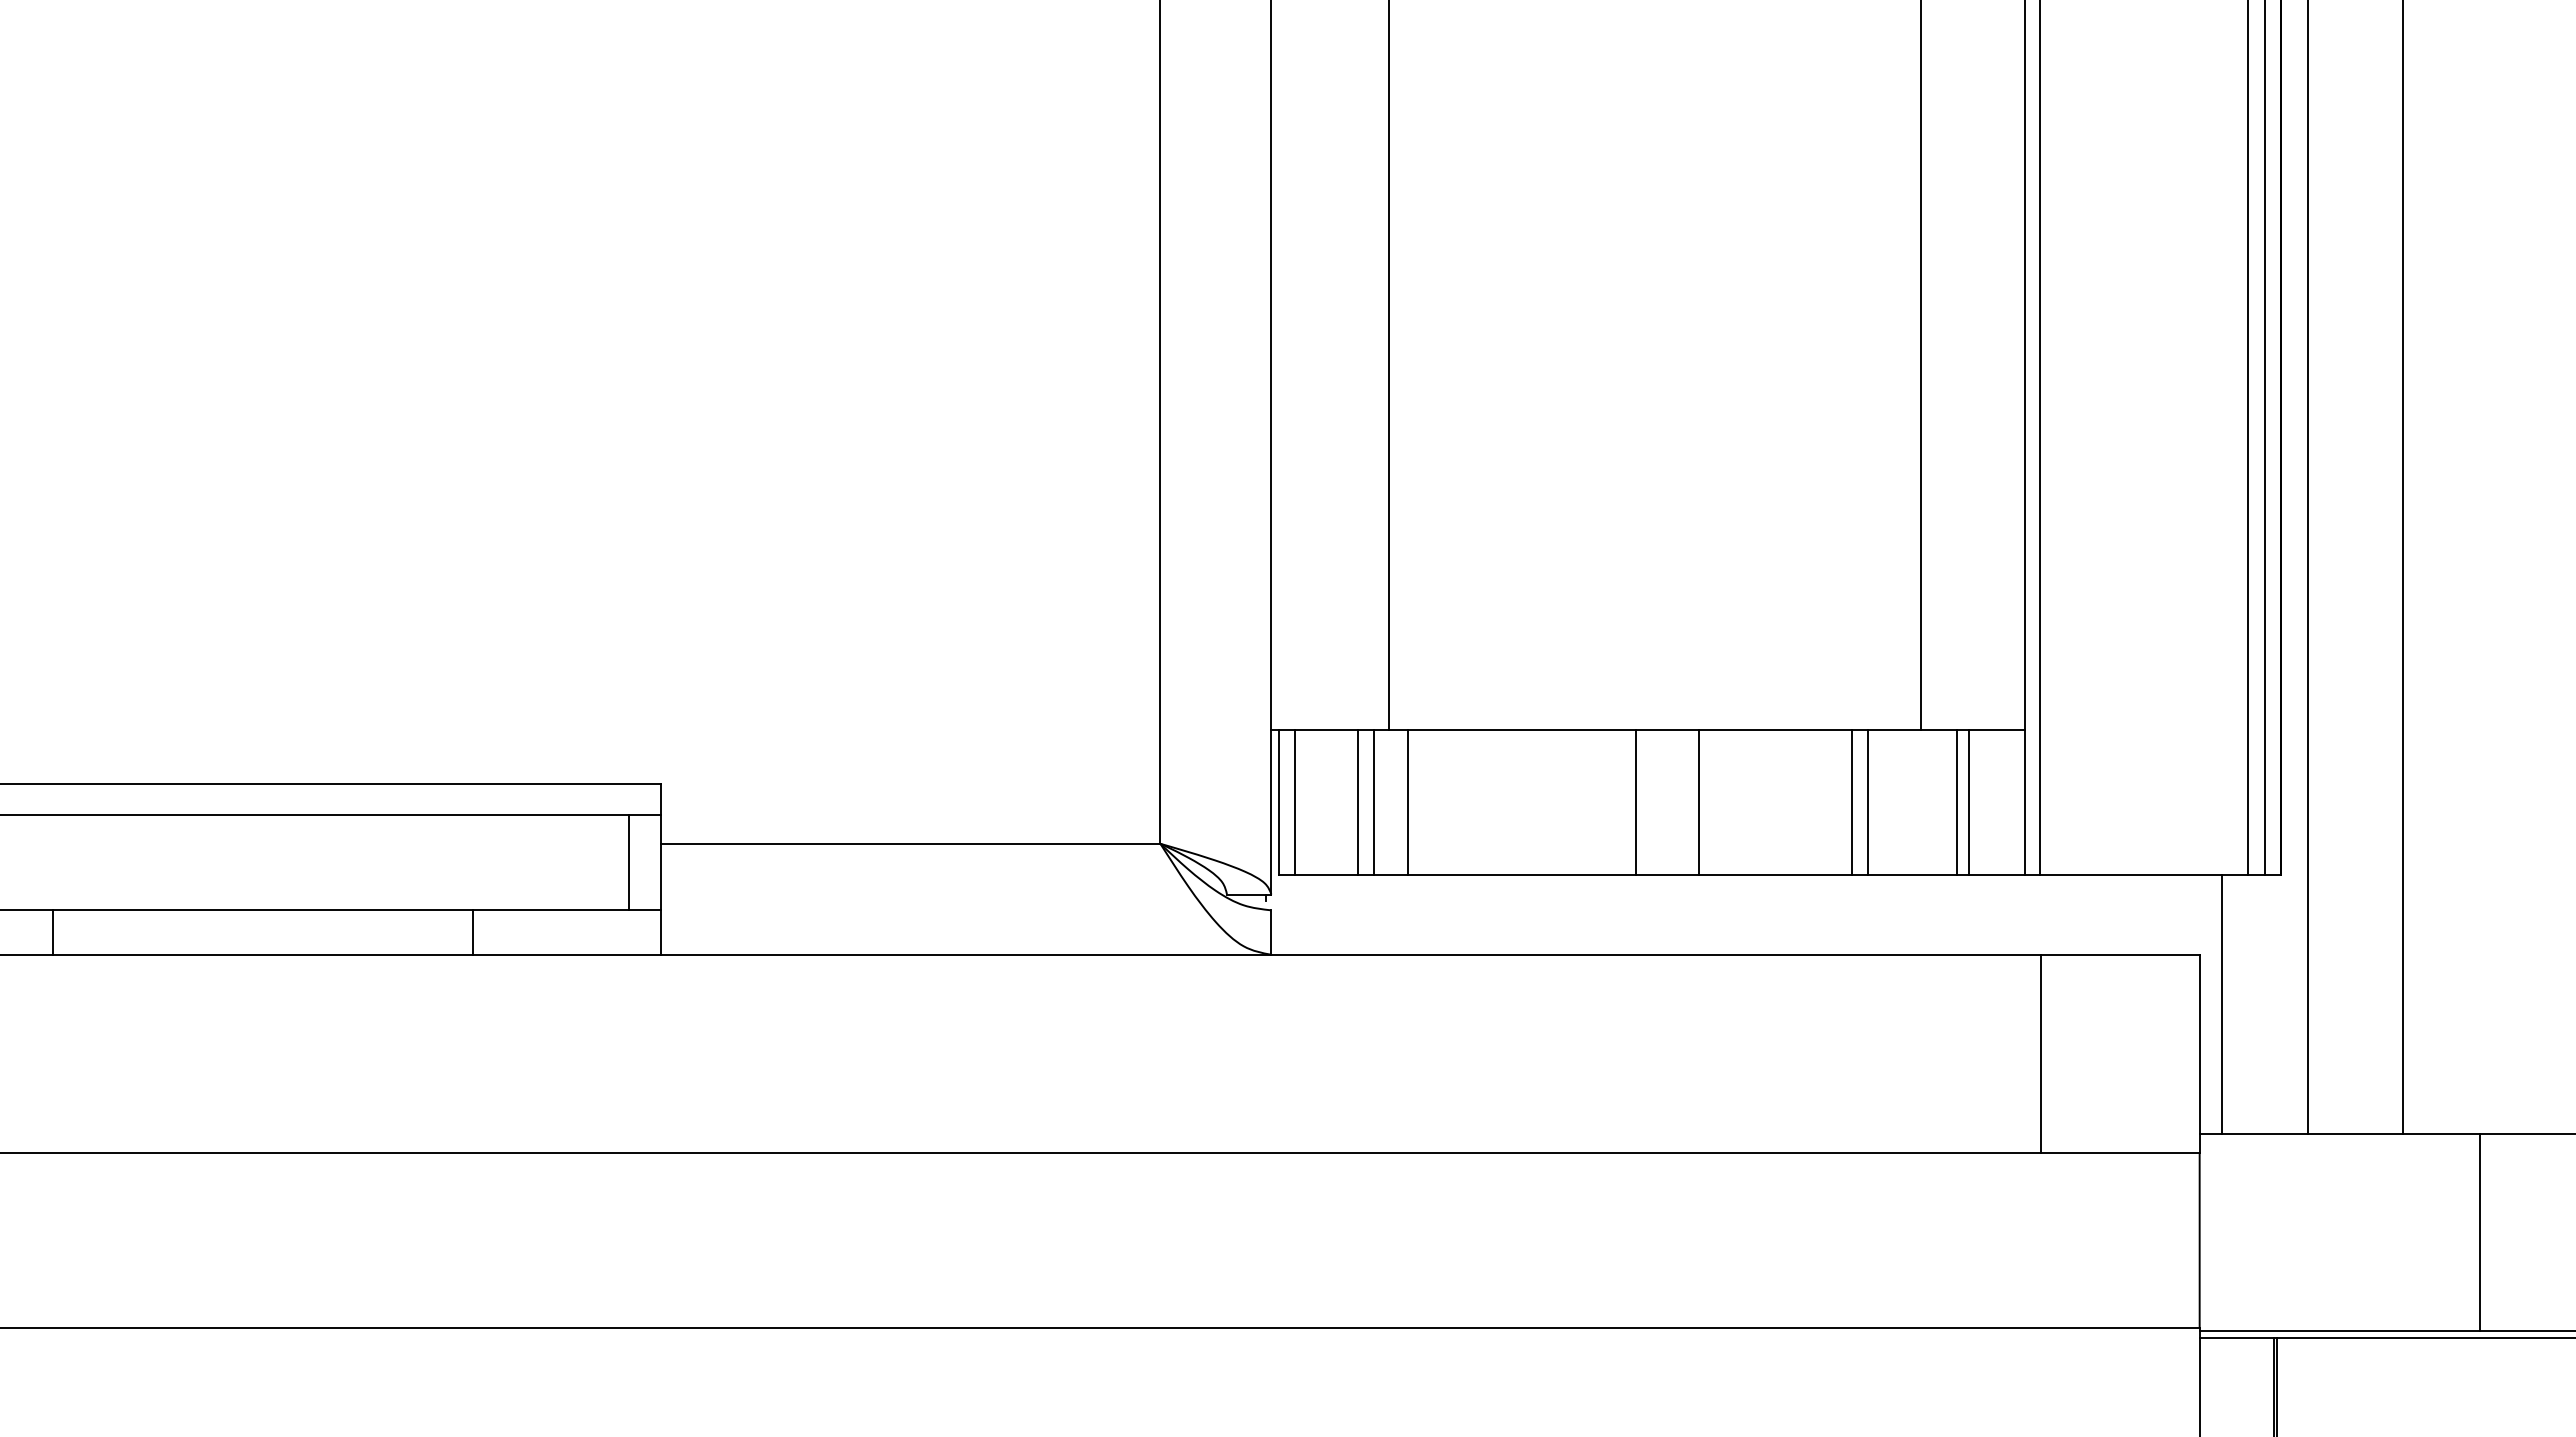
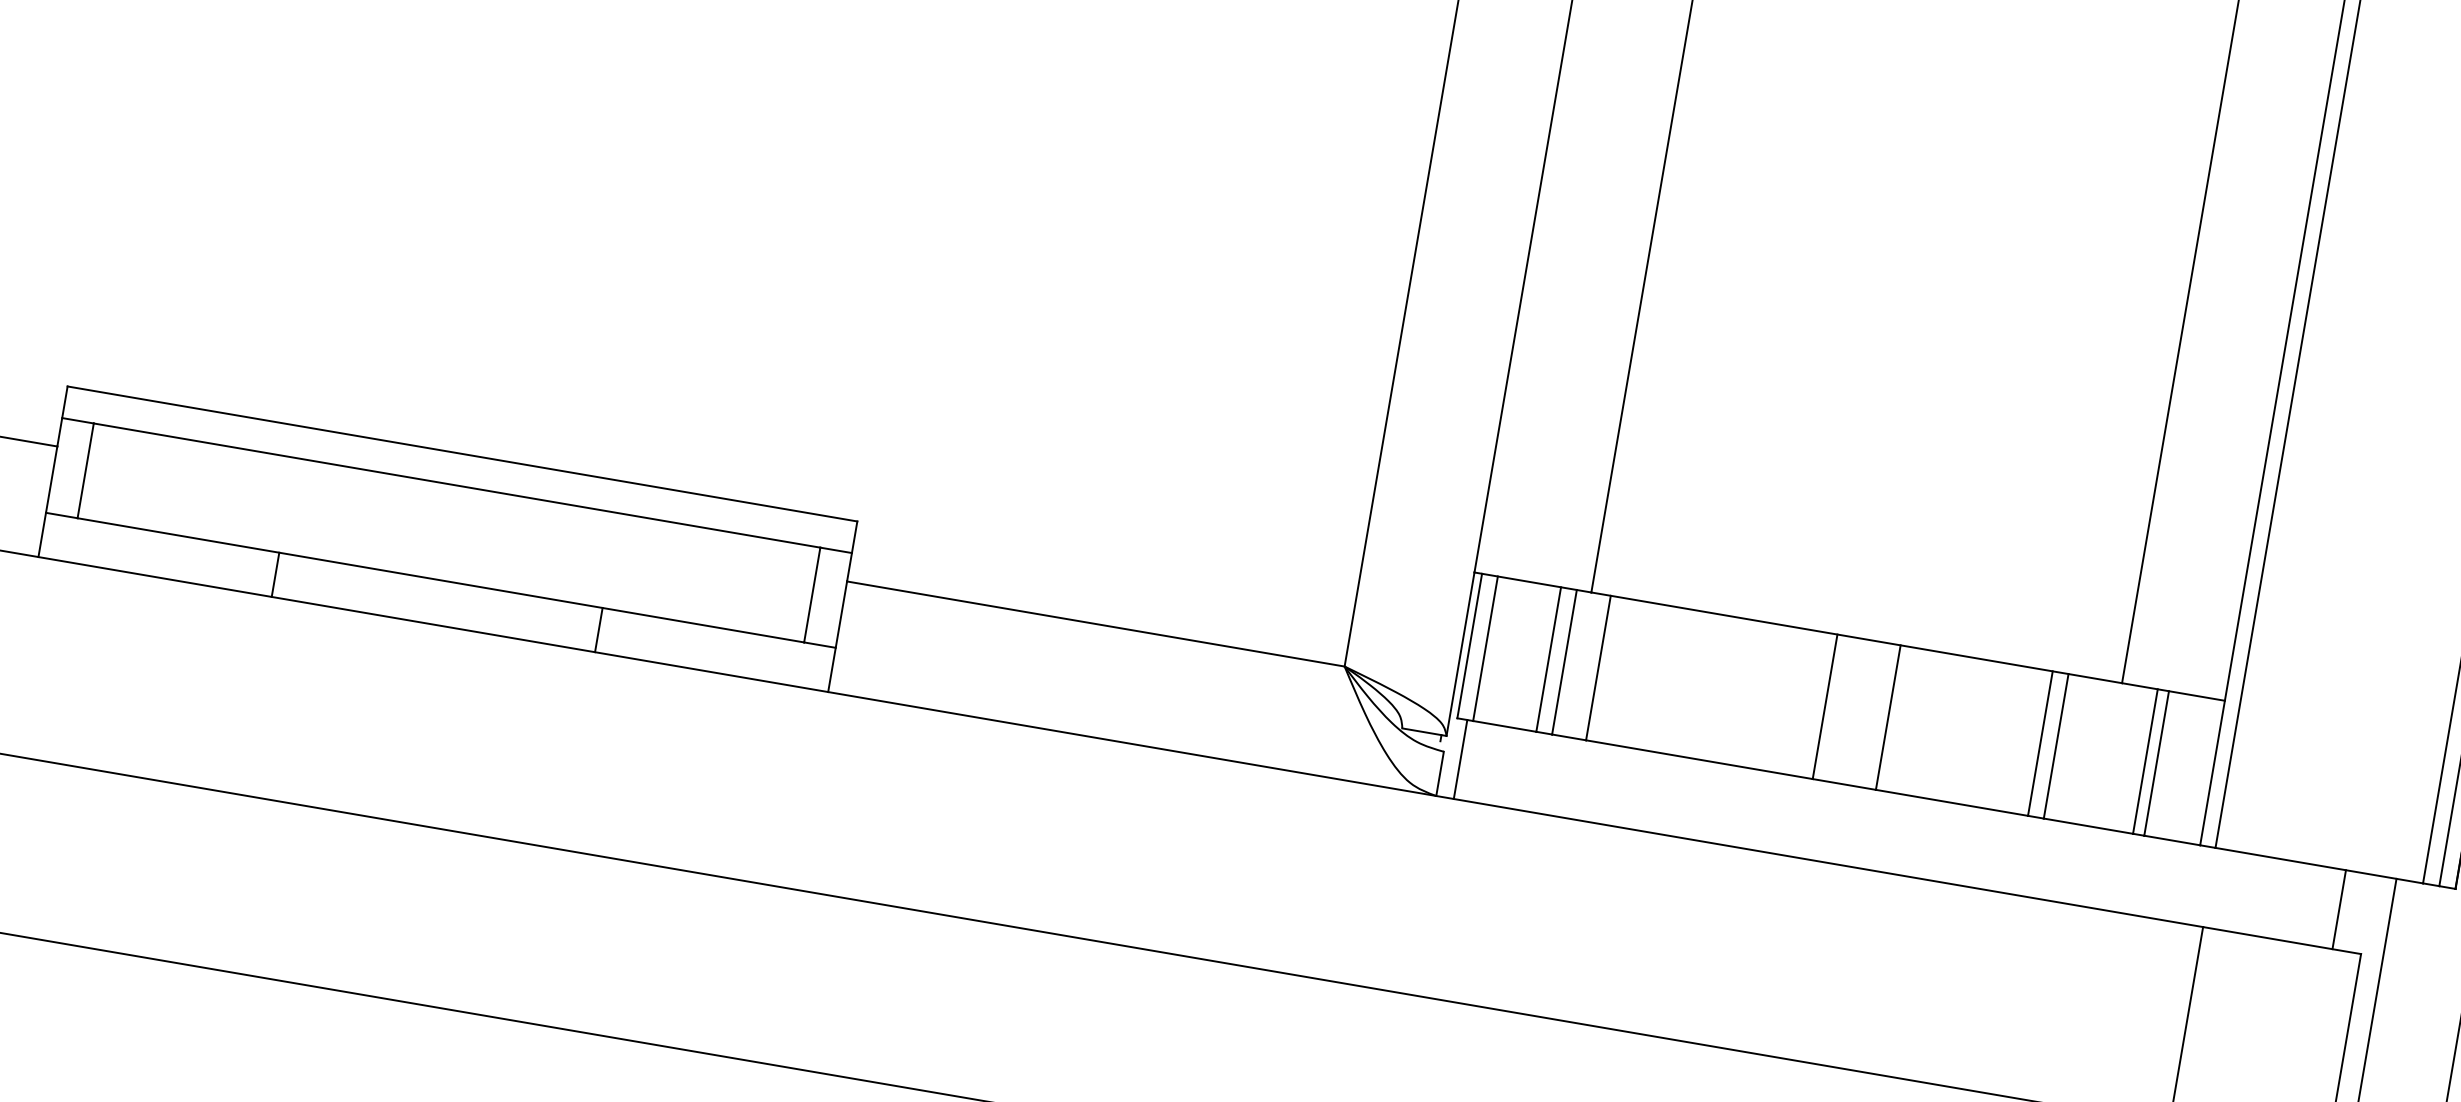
line: (1289, 914) -> (1461, 758), added
line: (2170, 914) -> (2338, 908), added
line: (53, 932) -> (275, 574), moved
line: (473, 932) -> (599, 630), moved

